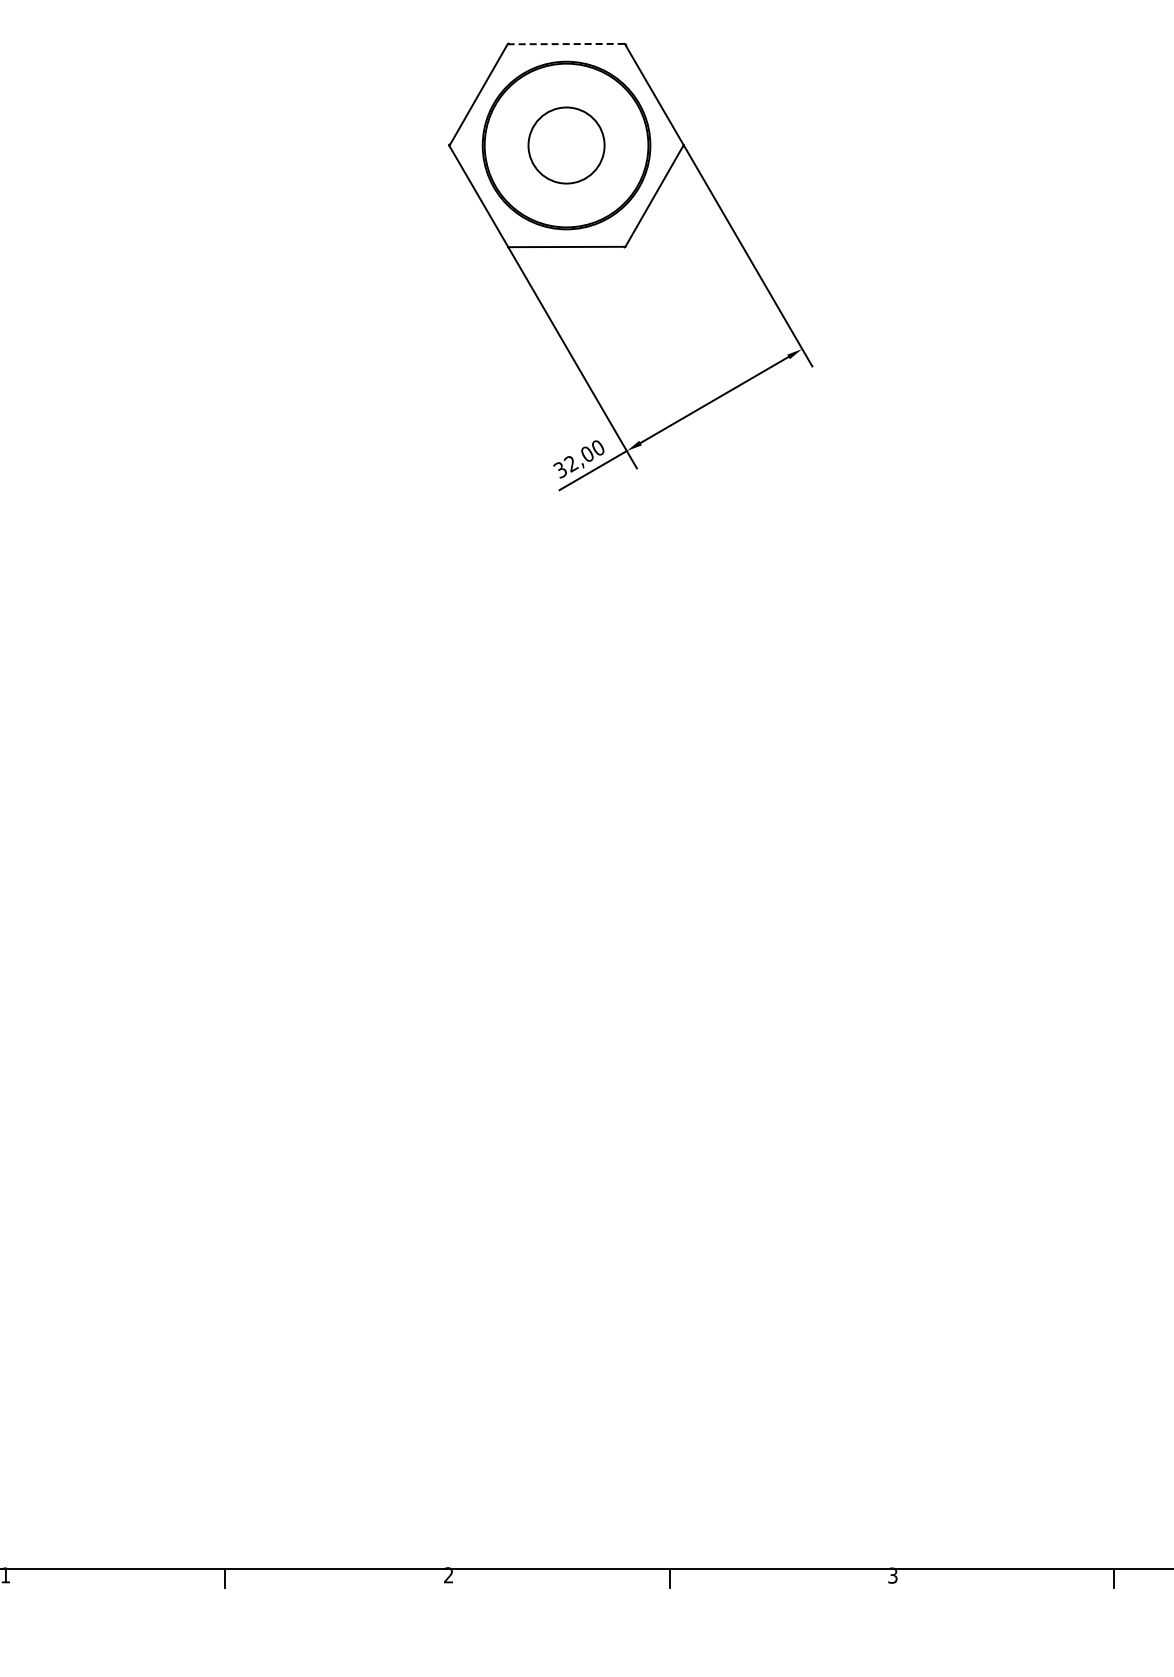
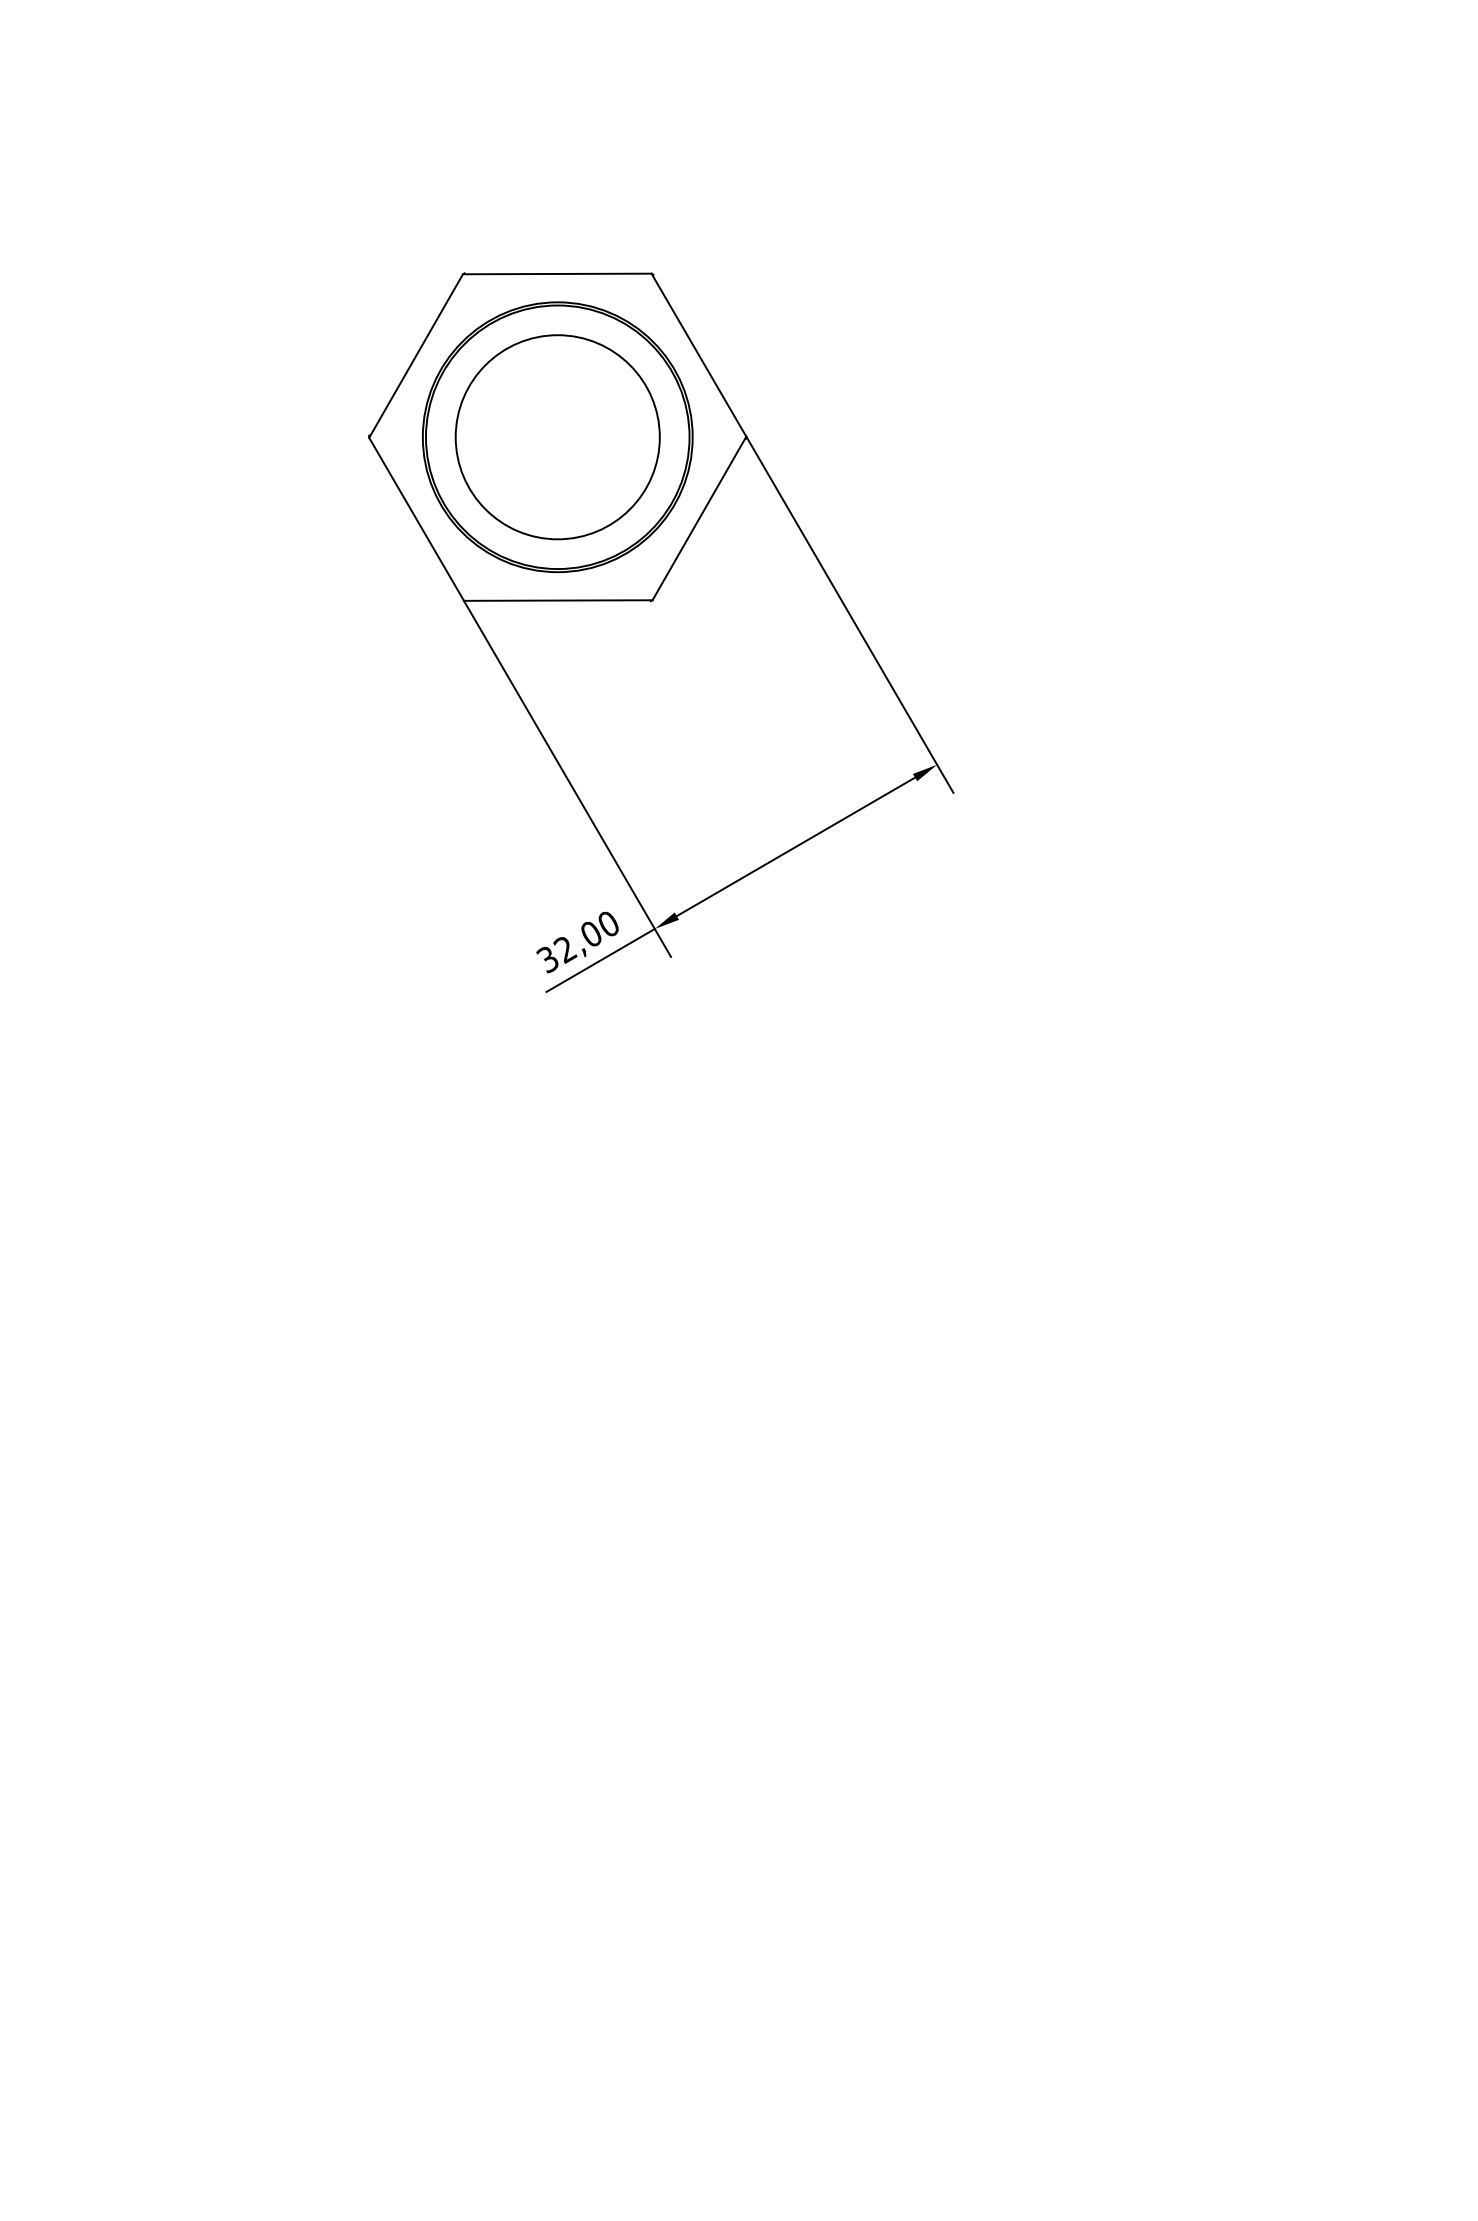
line: (566, 44) -> (557, 274), dashed -> solid
circle: (566, 145) -> (557, 437), size x1.67

